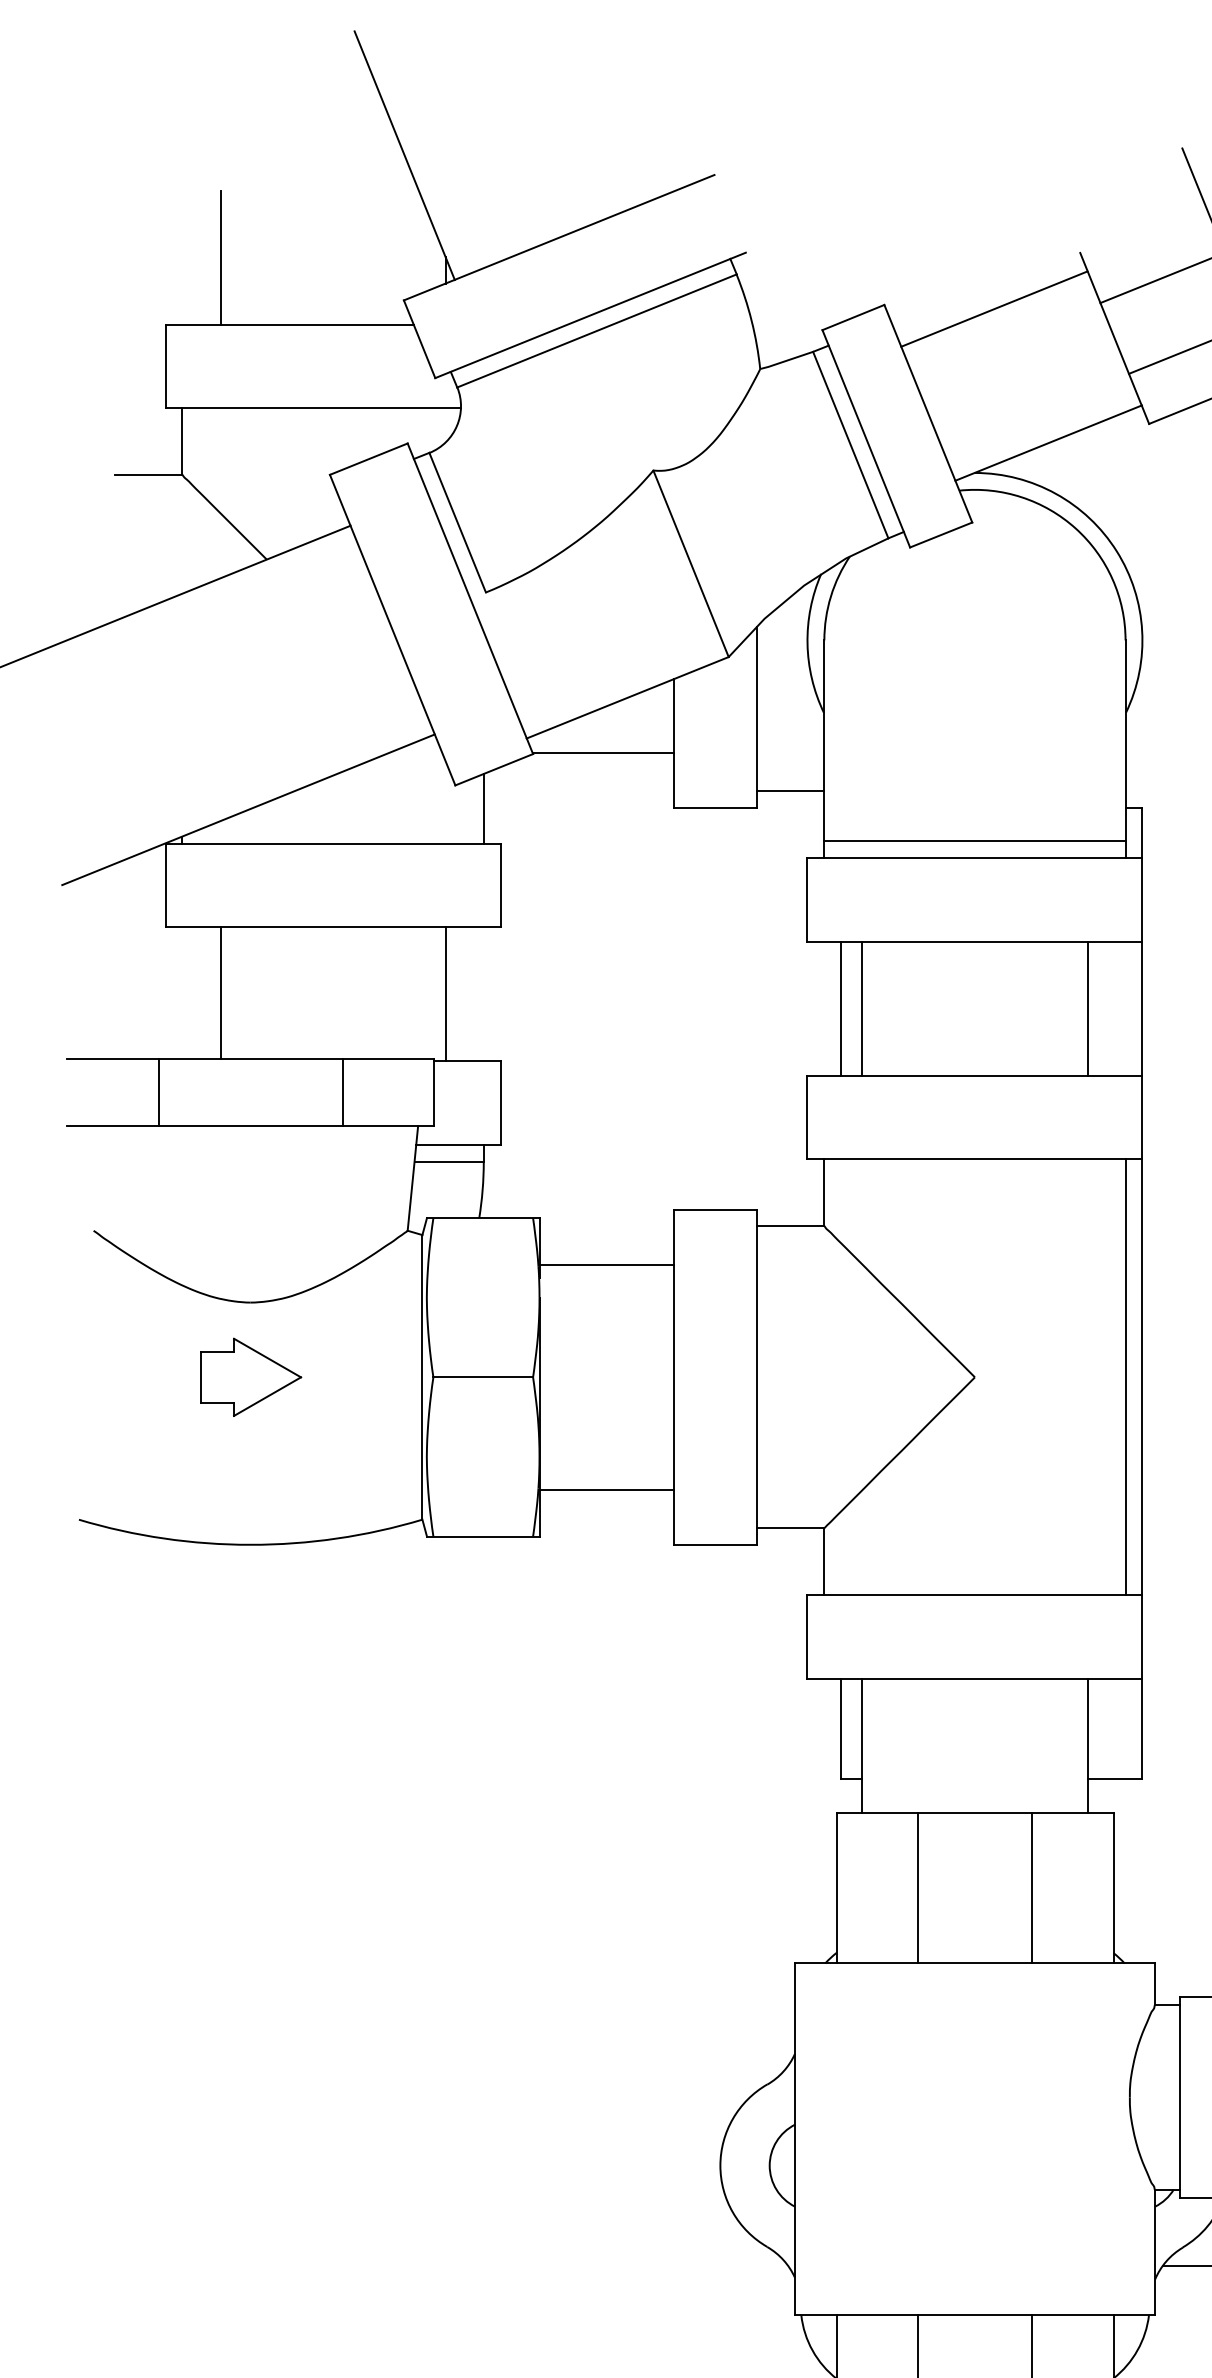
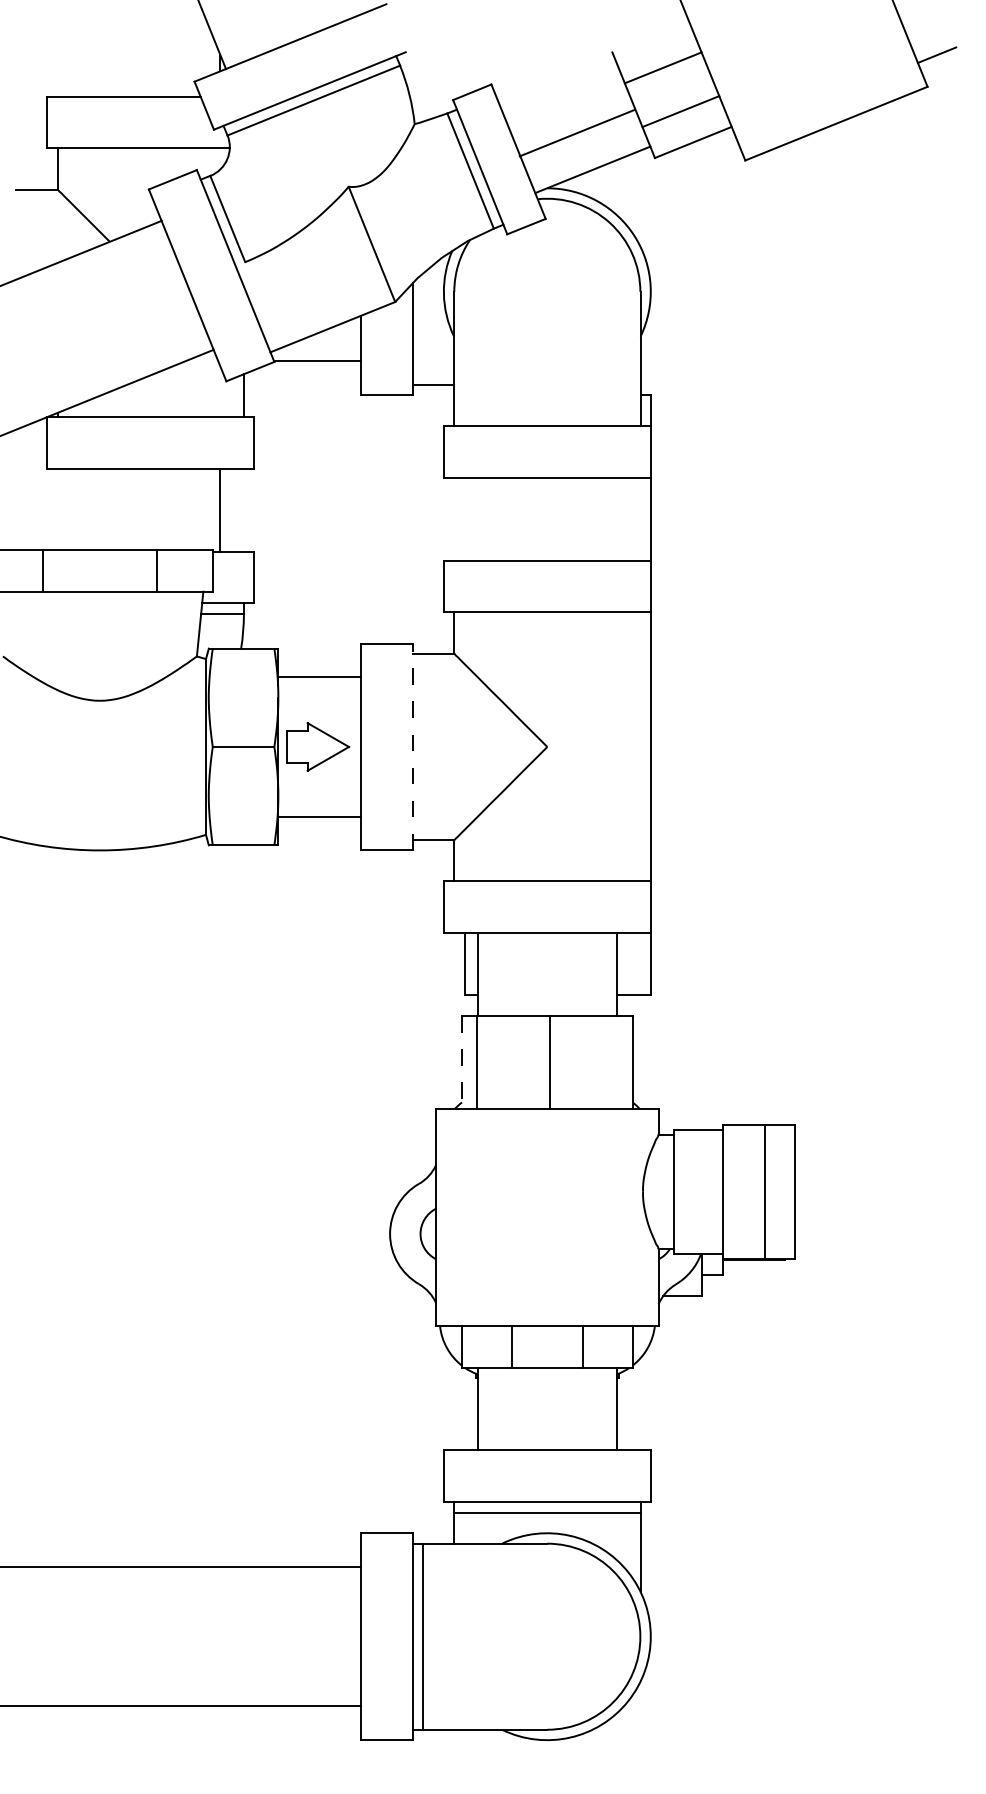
line: (220, 256) -> (81, 54), removed
line: (993, 308) -> (576, 132), moved
line: (975, 840) -> (547, 415), removed
line: (220, 992) -> (81, 509), removed
line: (840, 1007) -> (464, 518), removed
line: (861, 1007) -> (477, 518), removed
line: (1086, 1007) -> (616, 518), removed
part: (251, 1376) -> (318, 746), moved
line: (756, 1376) -> (412, 746), solid -> dashed
line: (1125, 1376) -> (640, 746), removed
line: (837, 1888) -> (462, 1062), solid -> dashed
line: (918, 1888) -> (477, 1062), moved
line: (1031, 1888) -> (549, 1062), moved

